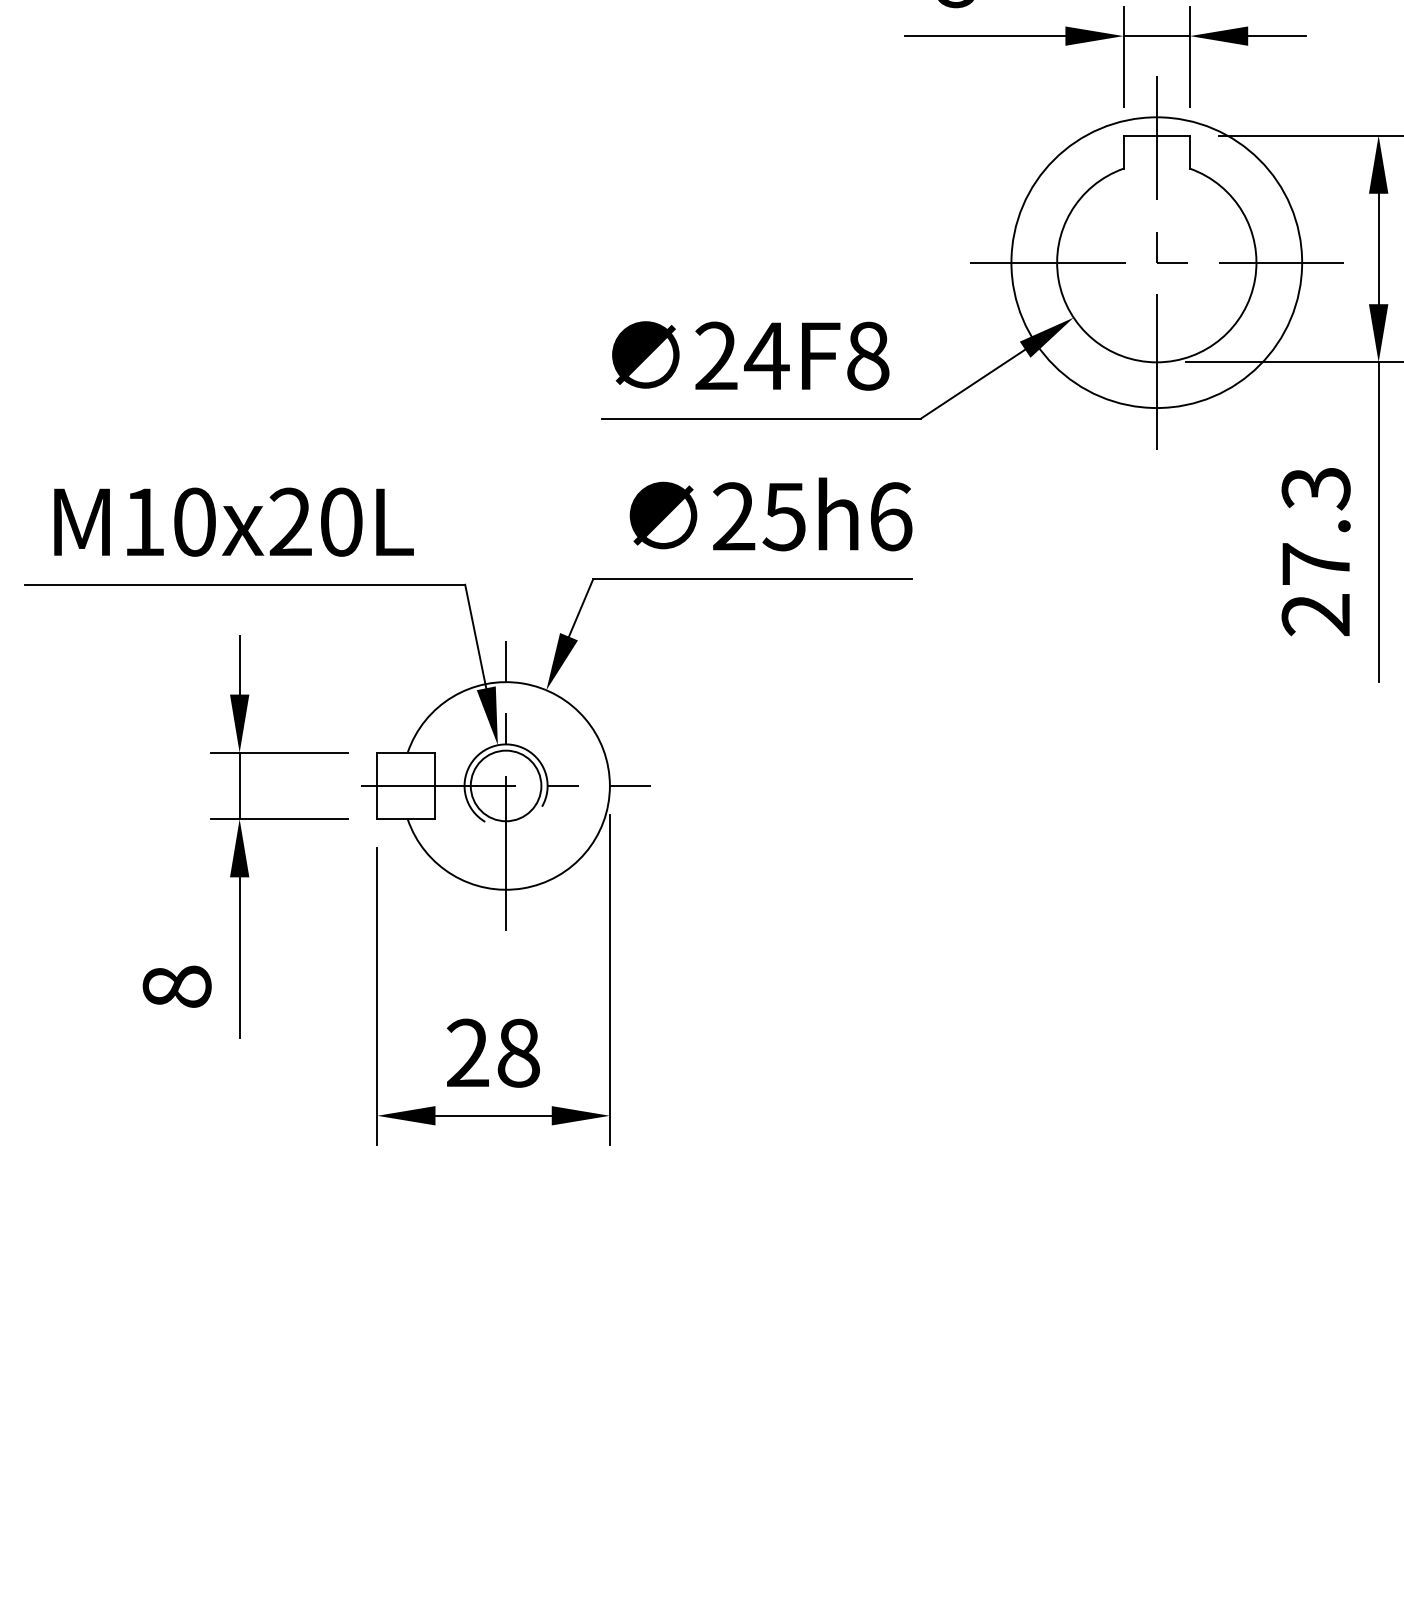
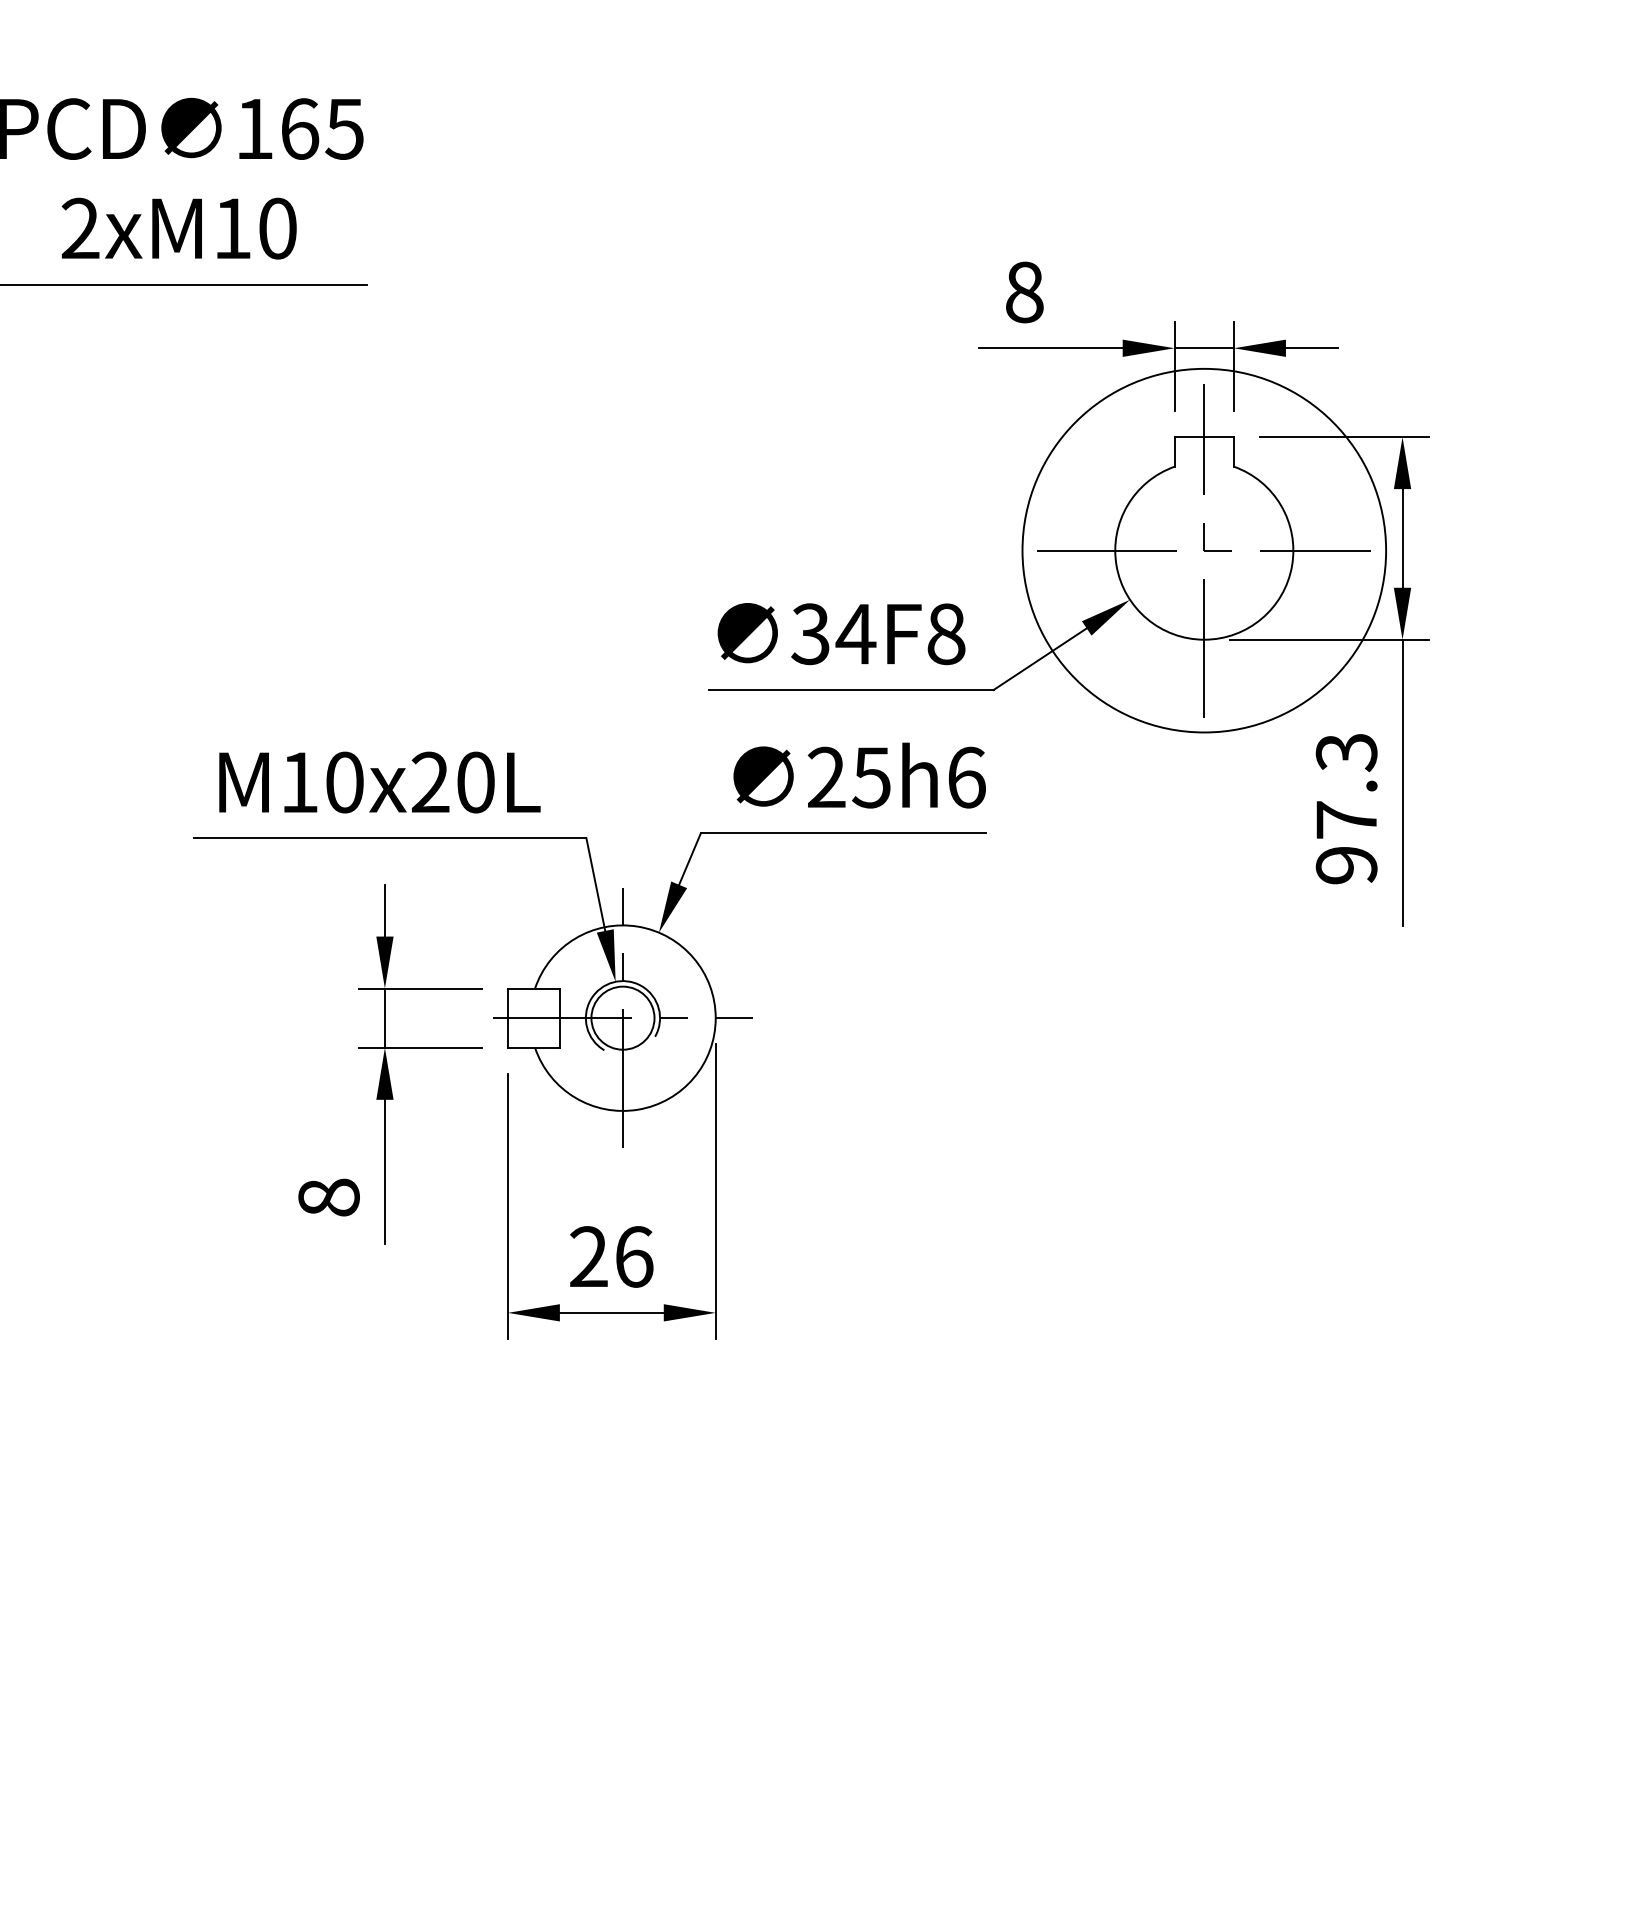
circle: (1156, 262) -> (1204, 550), size x1.4
text: (715, 356) -> (810, 634), 24F8 -> 34F8
text: (1315, 615) -> (1346, 865), 27.3 -> 97.3
text: (518, 1052) -> (634, 1256), 28 -> 26

